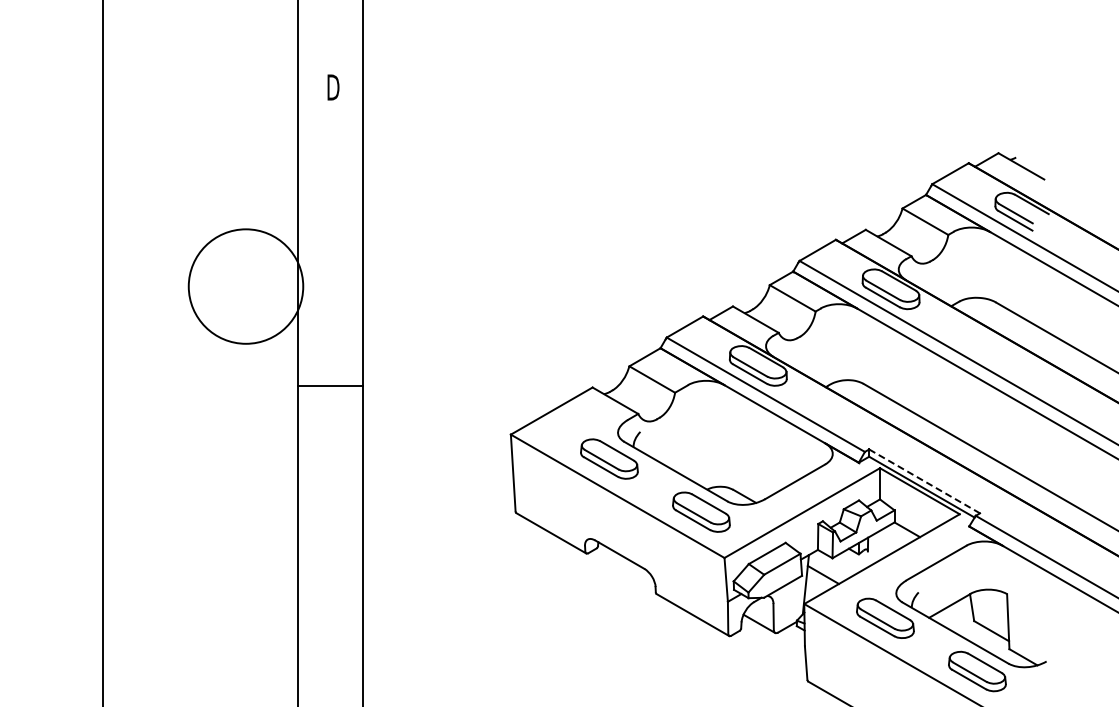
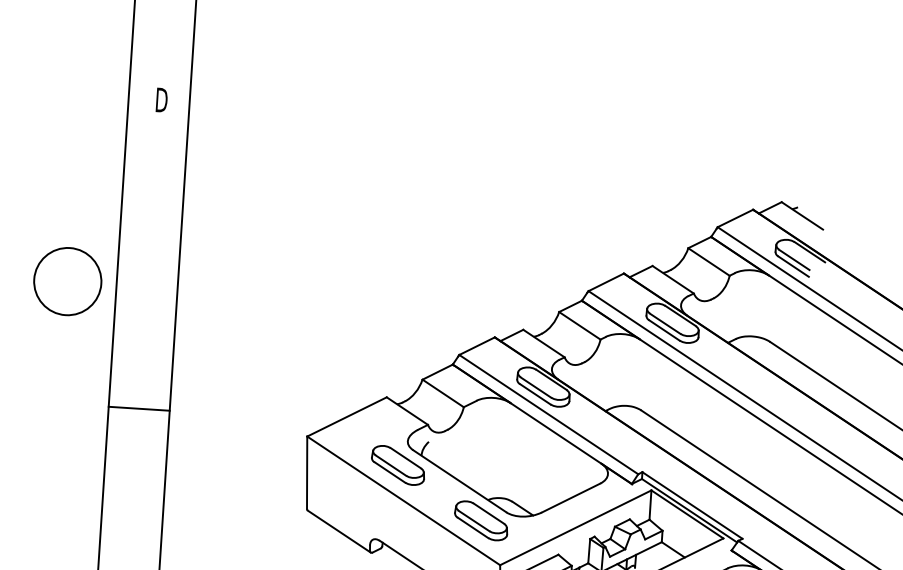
circle: (245, 286) -> (67, 281), size x0.62
line: (330, 385) -> (139, 408), moved
line: (924, 481) -> (692, 505), dashed -> solid

